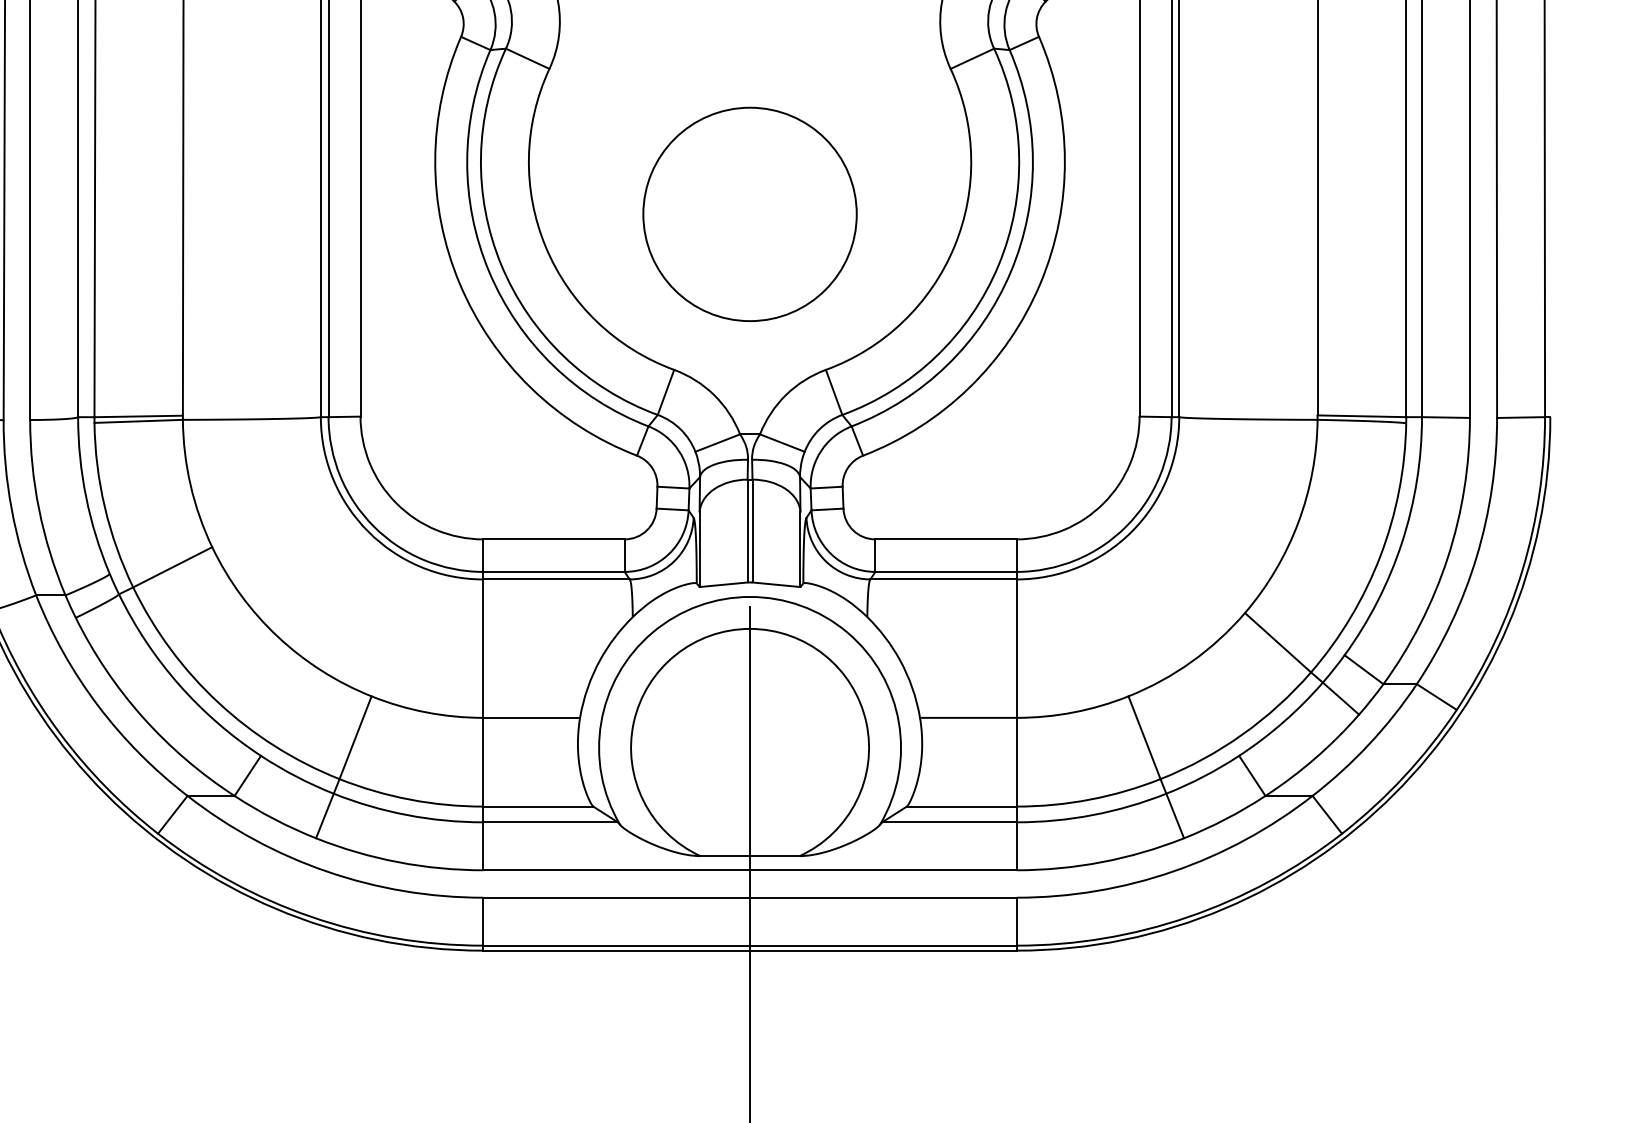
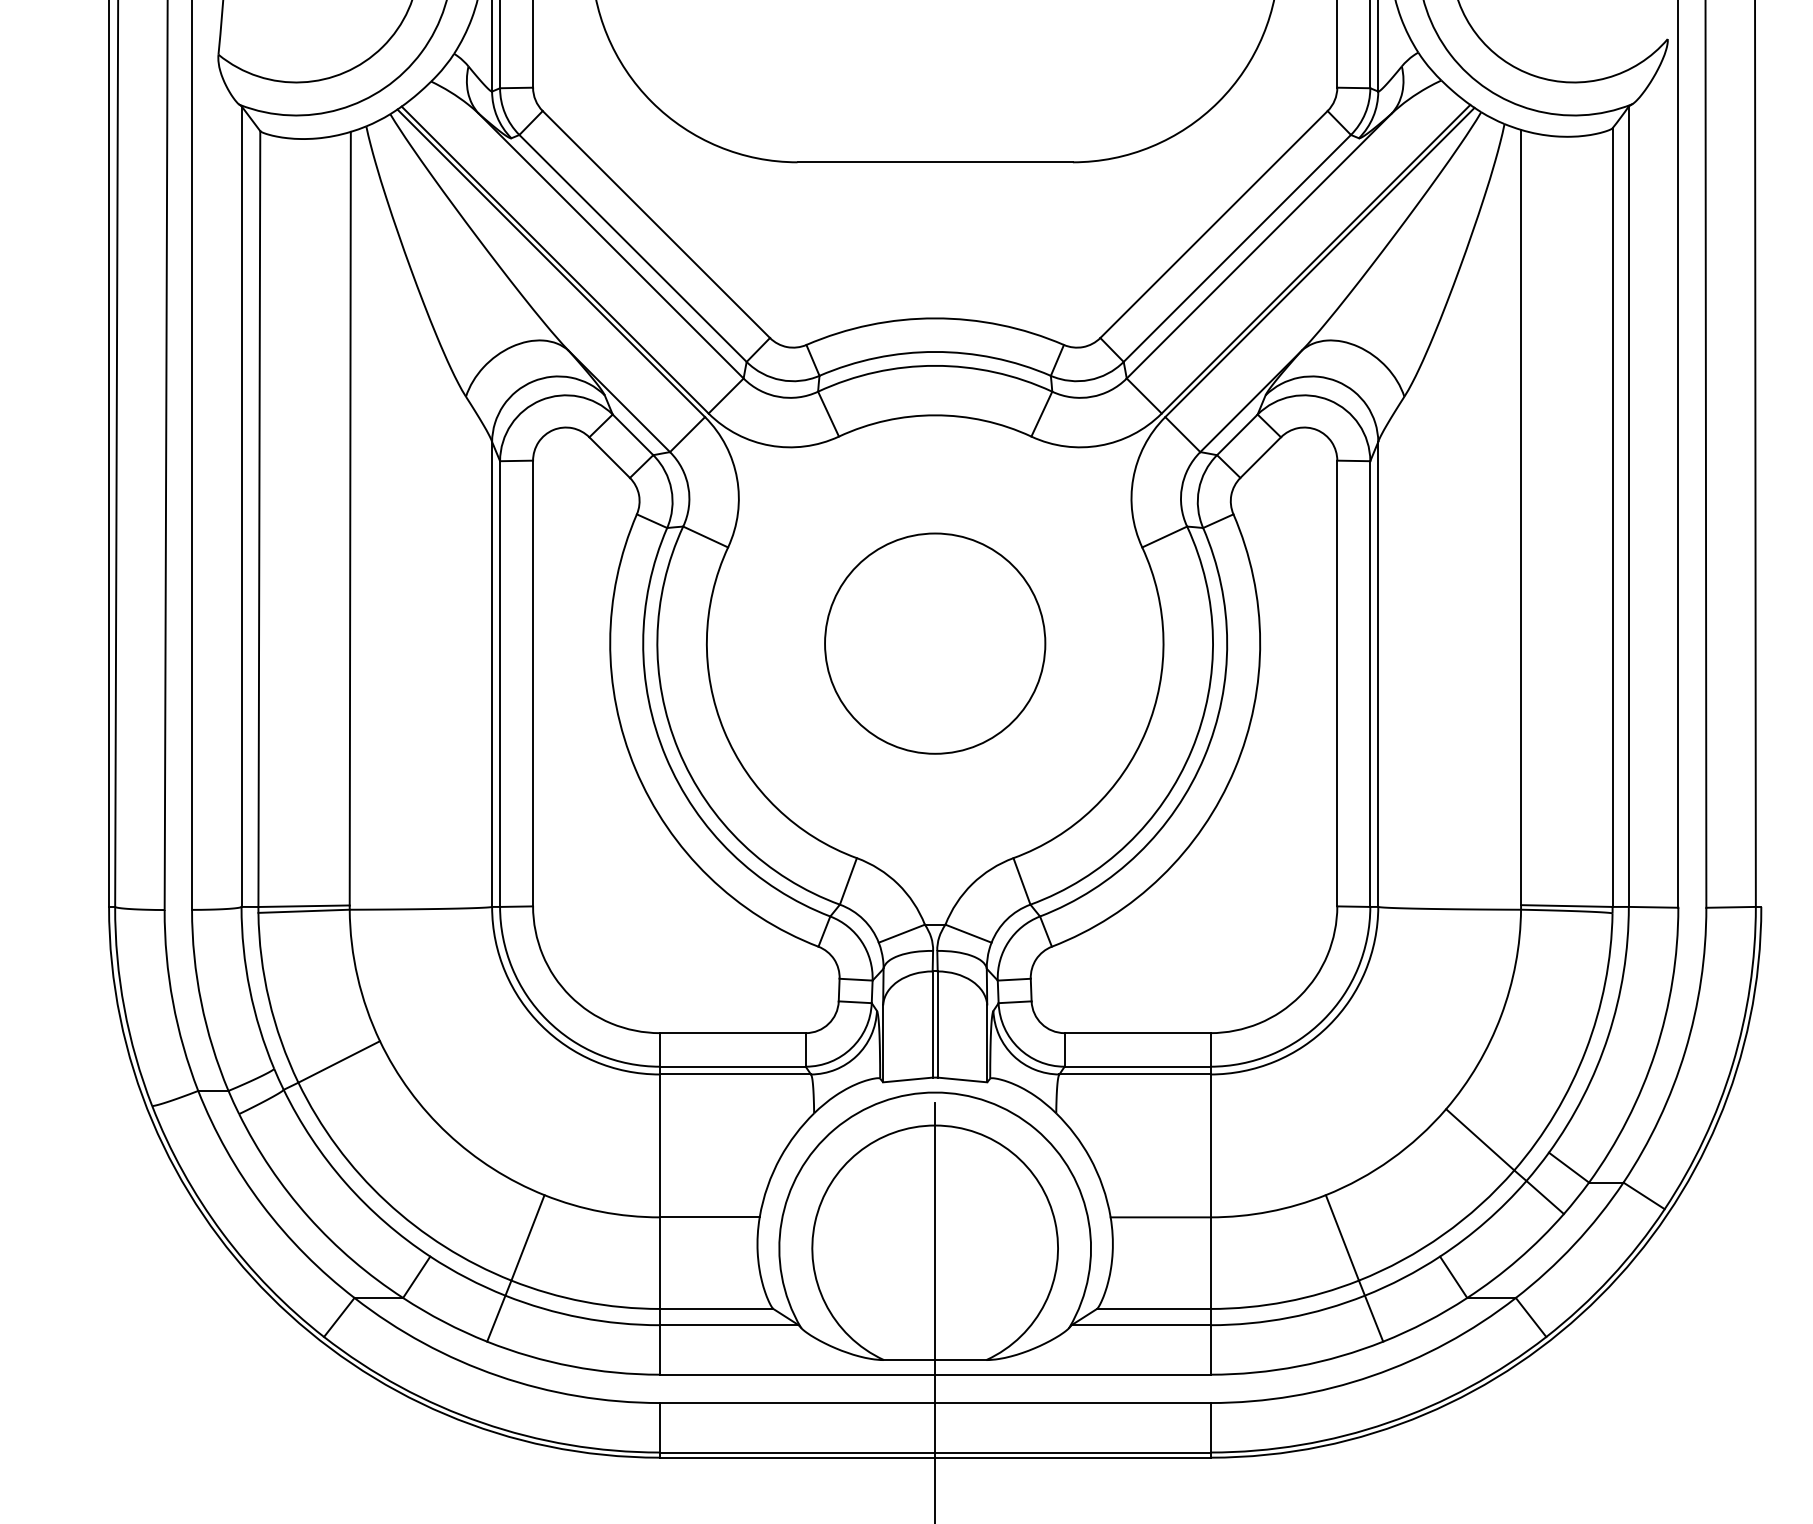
circle: (750, 214) -> (935, 643), moved

